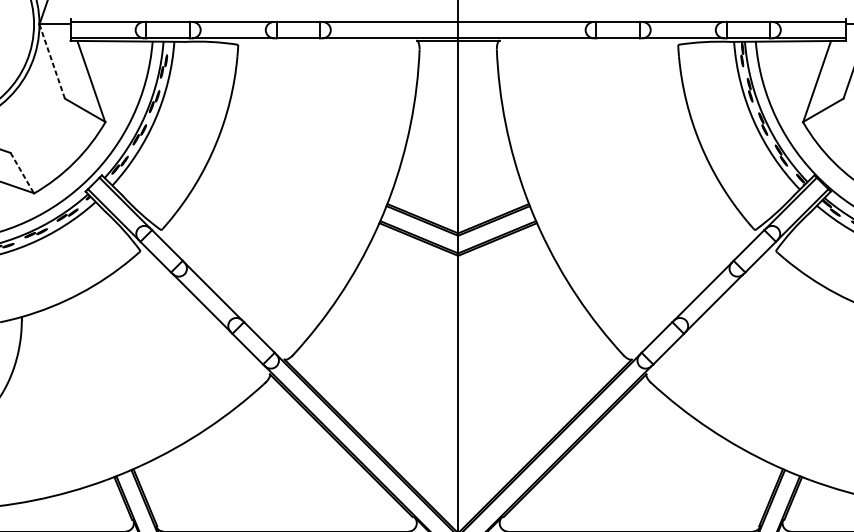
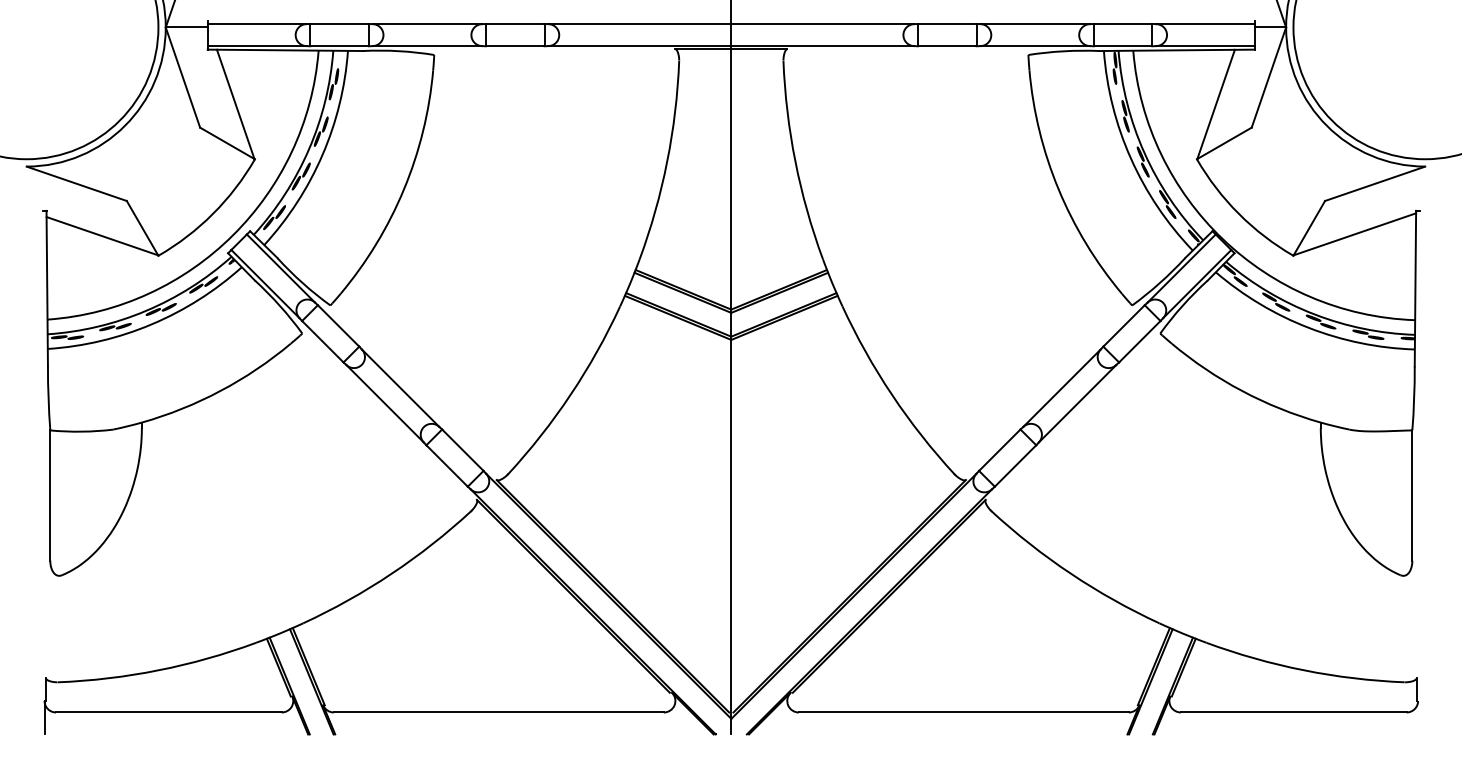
line: (51, 61) -> (182, 77), dashed -> solid
line: (22, 173) -> (142, 228), dashed -> solid

